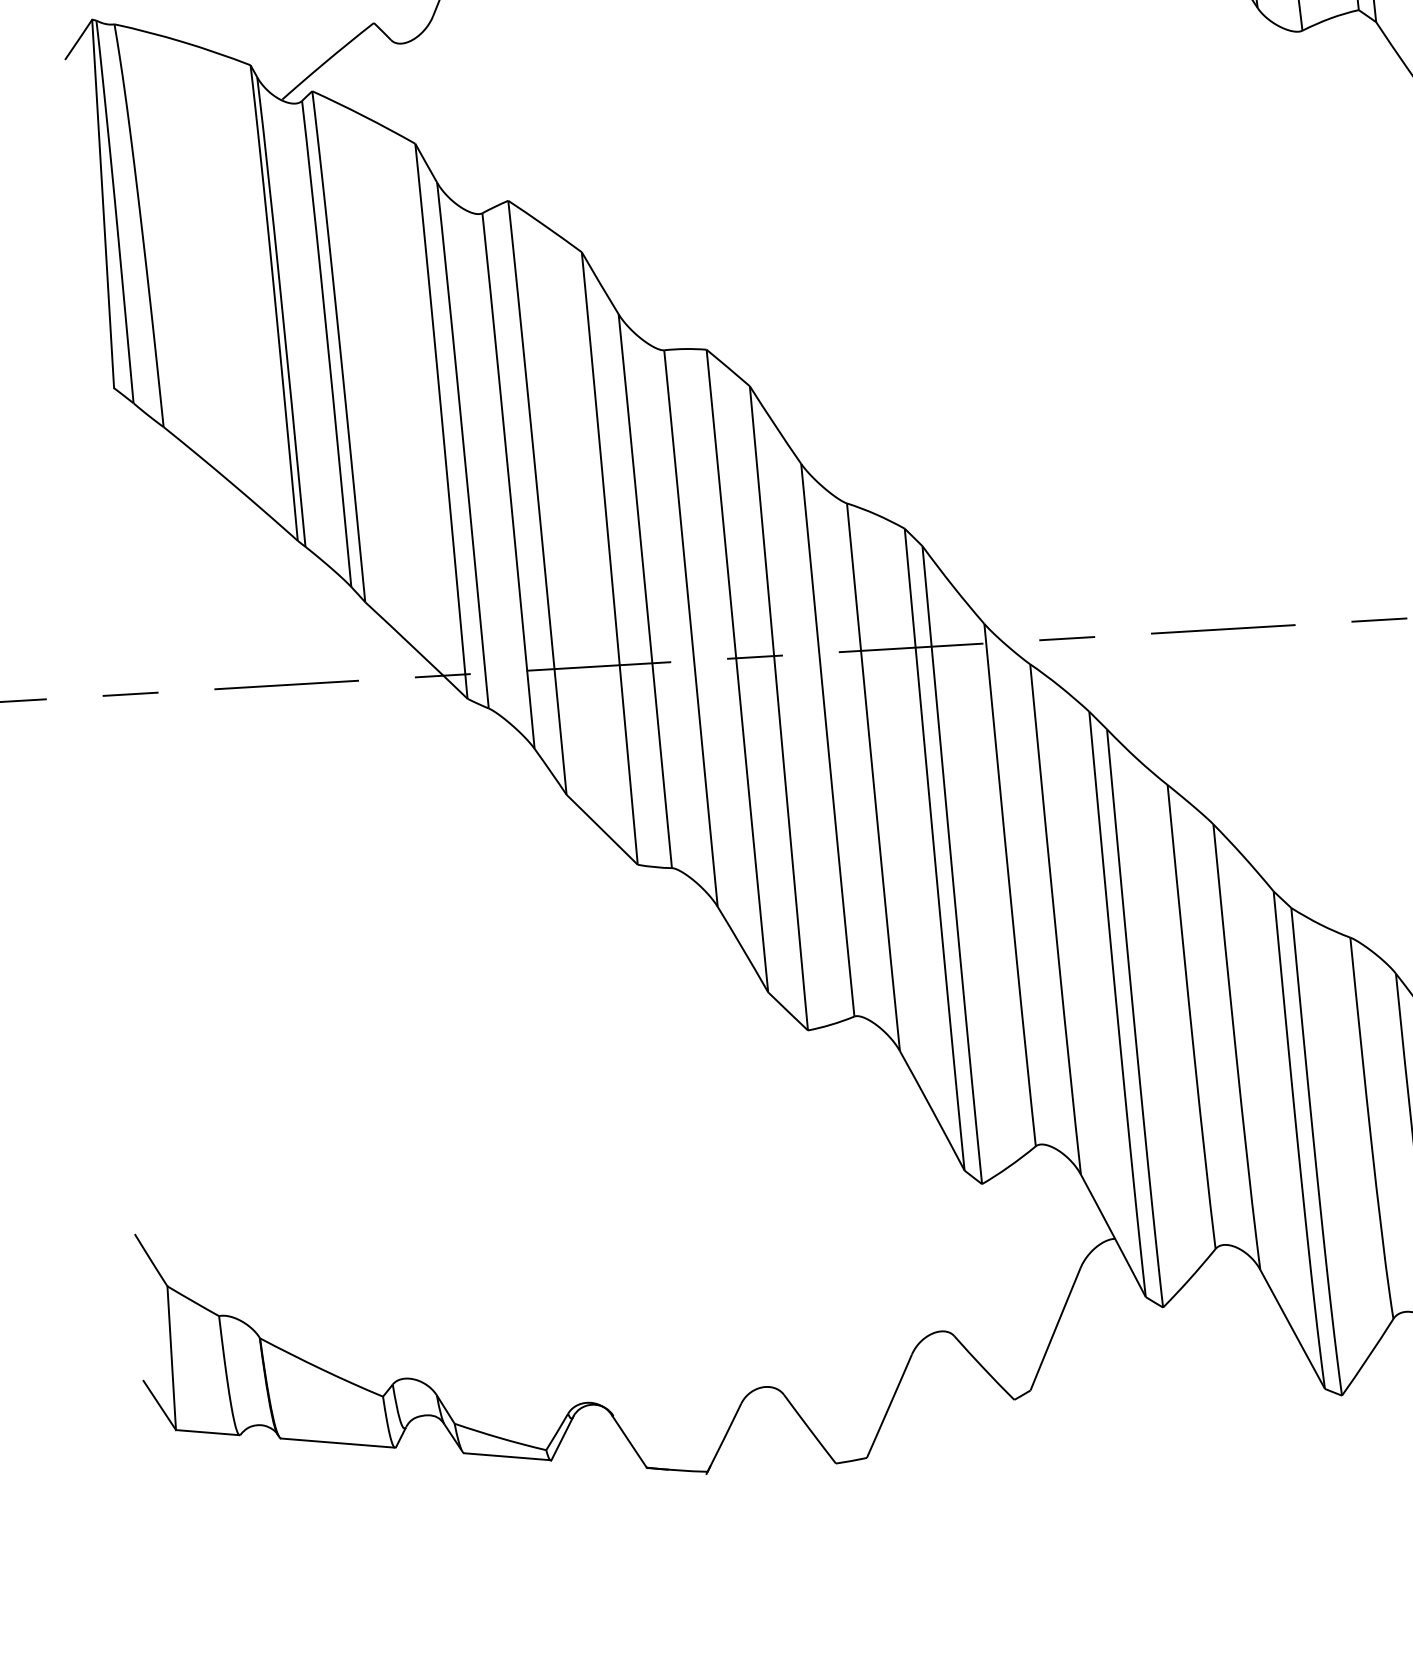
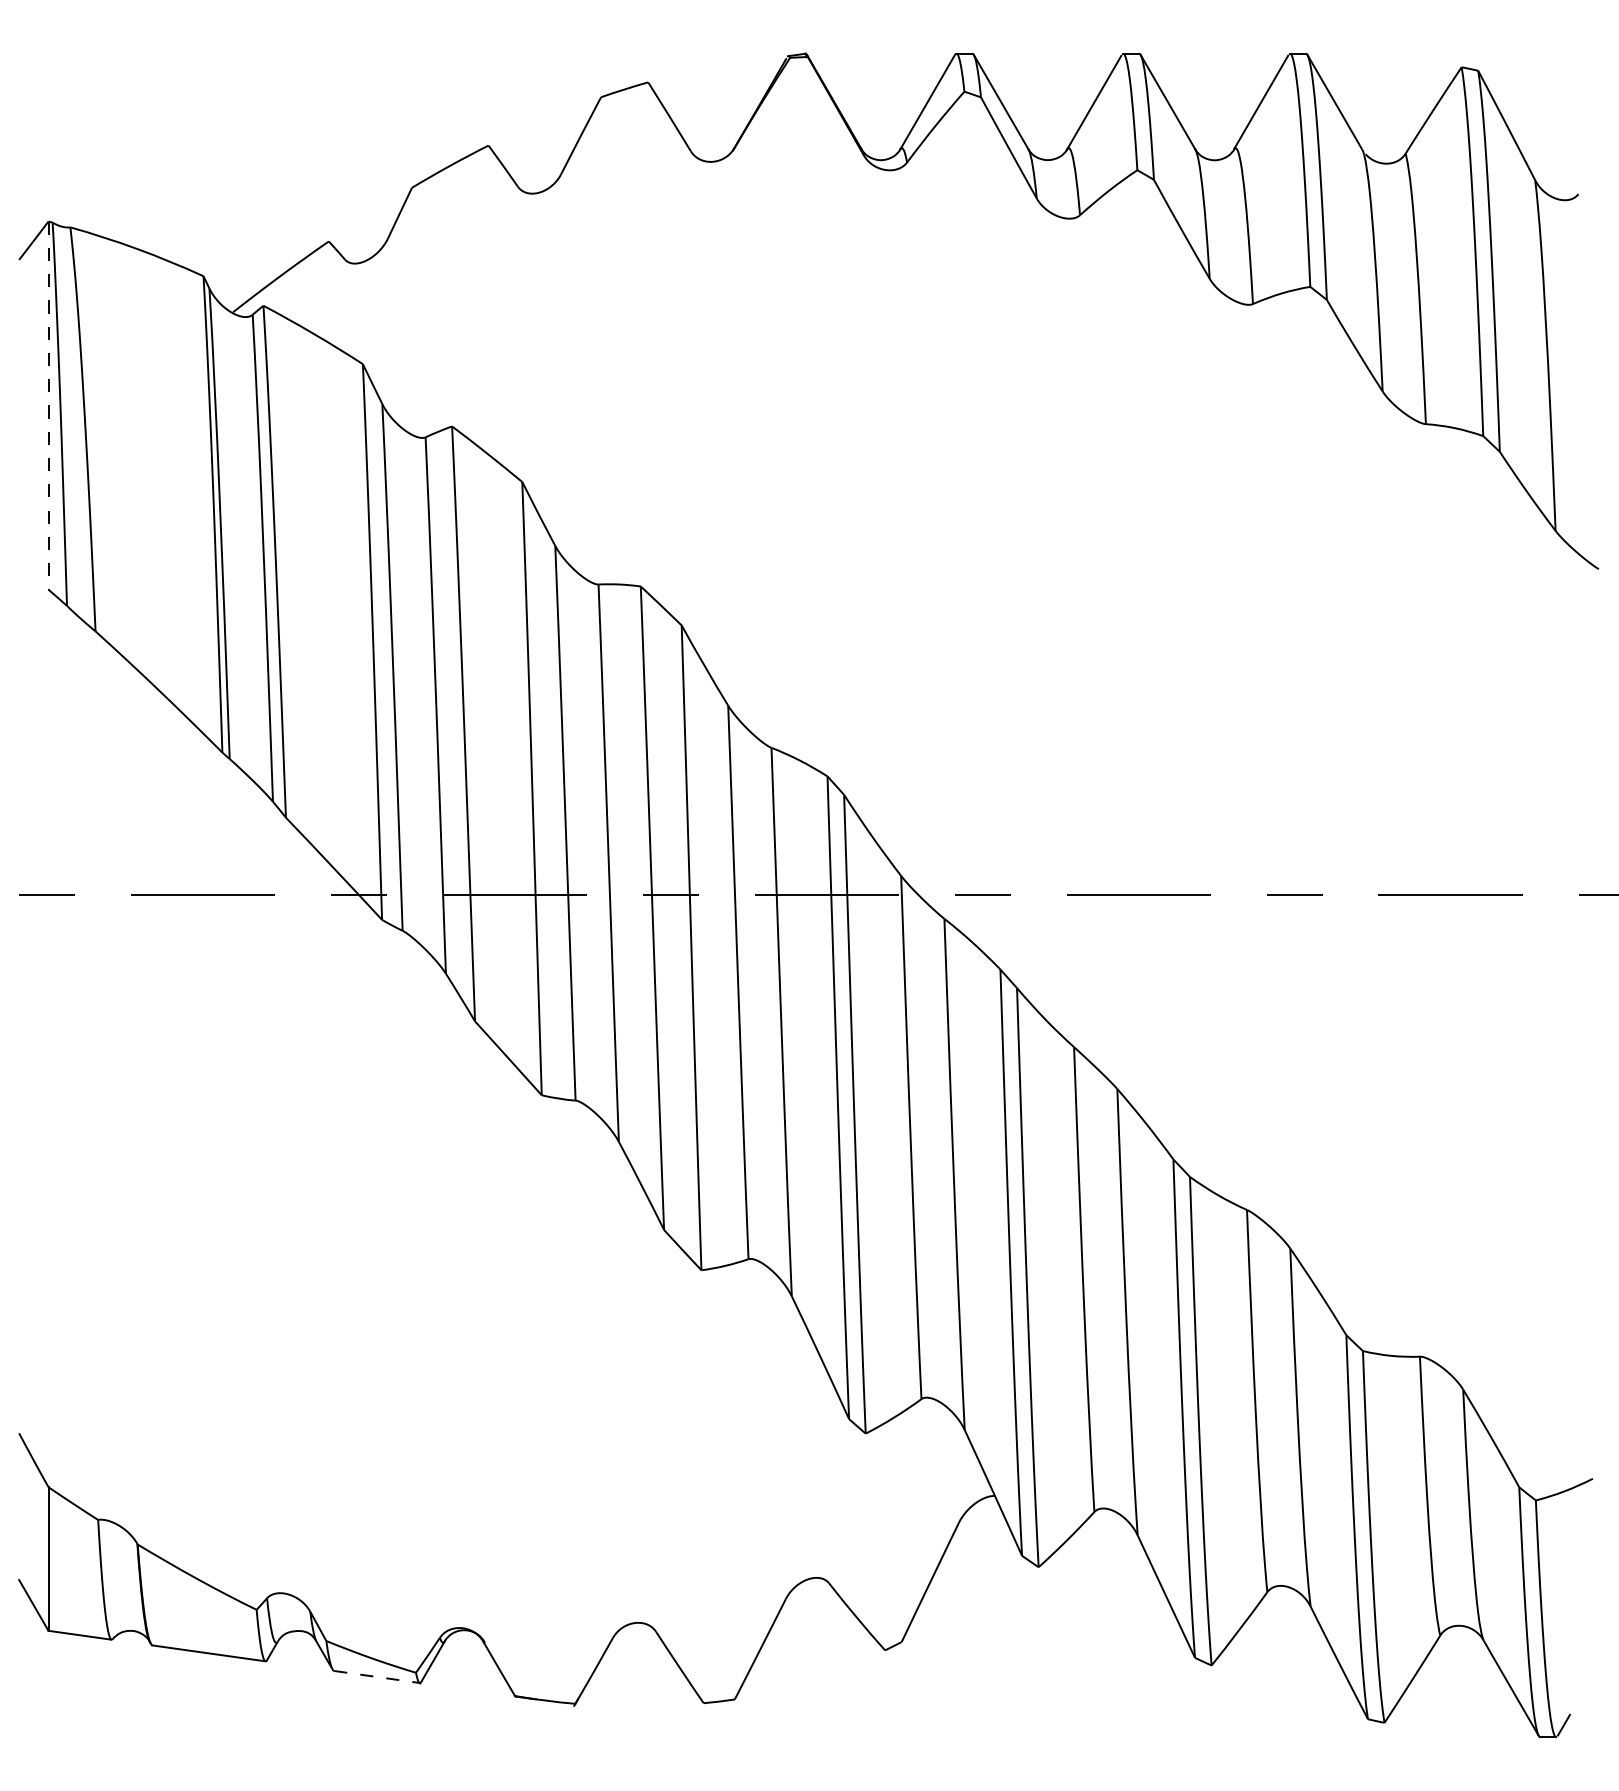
line: (103, 204) -> (48, 406), solid -> dashed
line: (508, 1457) -> (377, 1677), solid -> dashed

